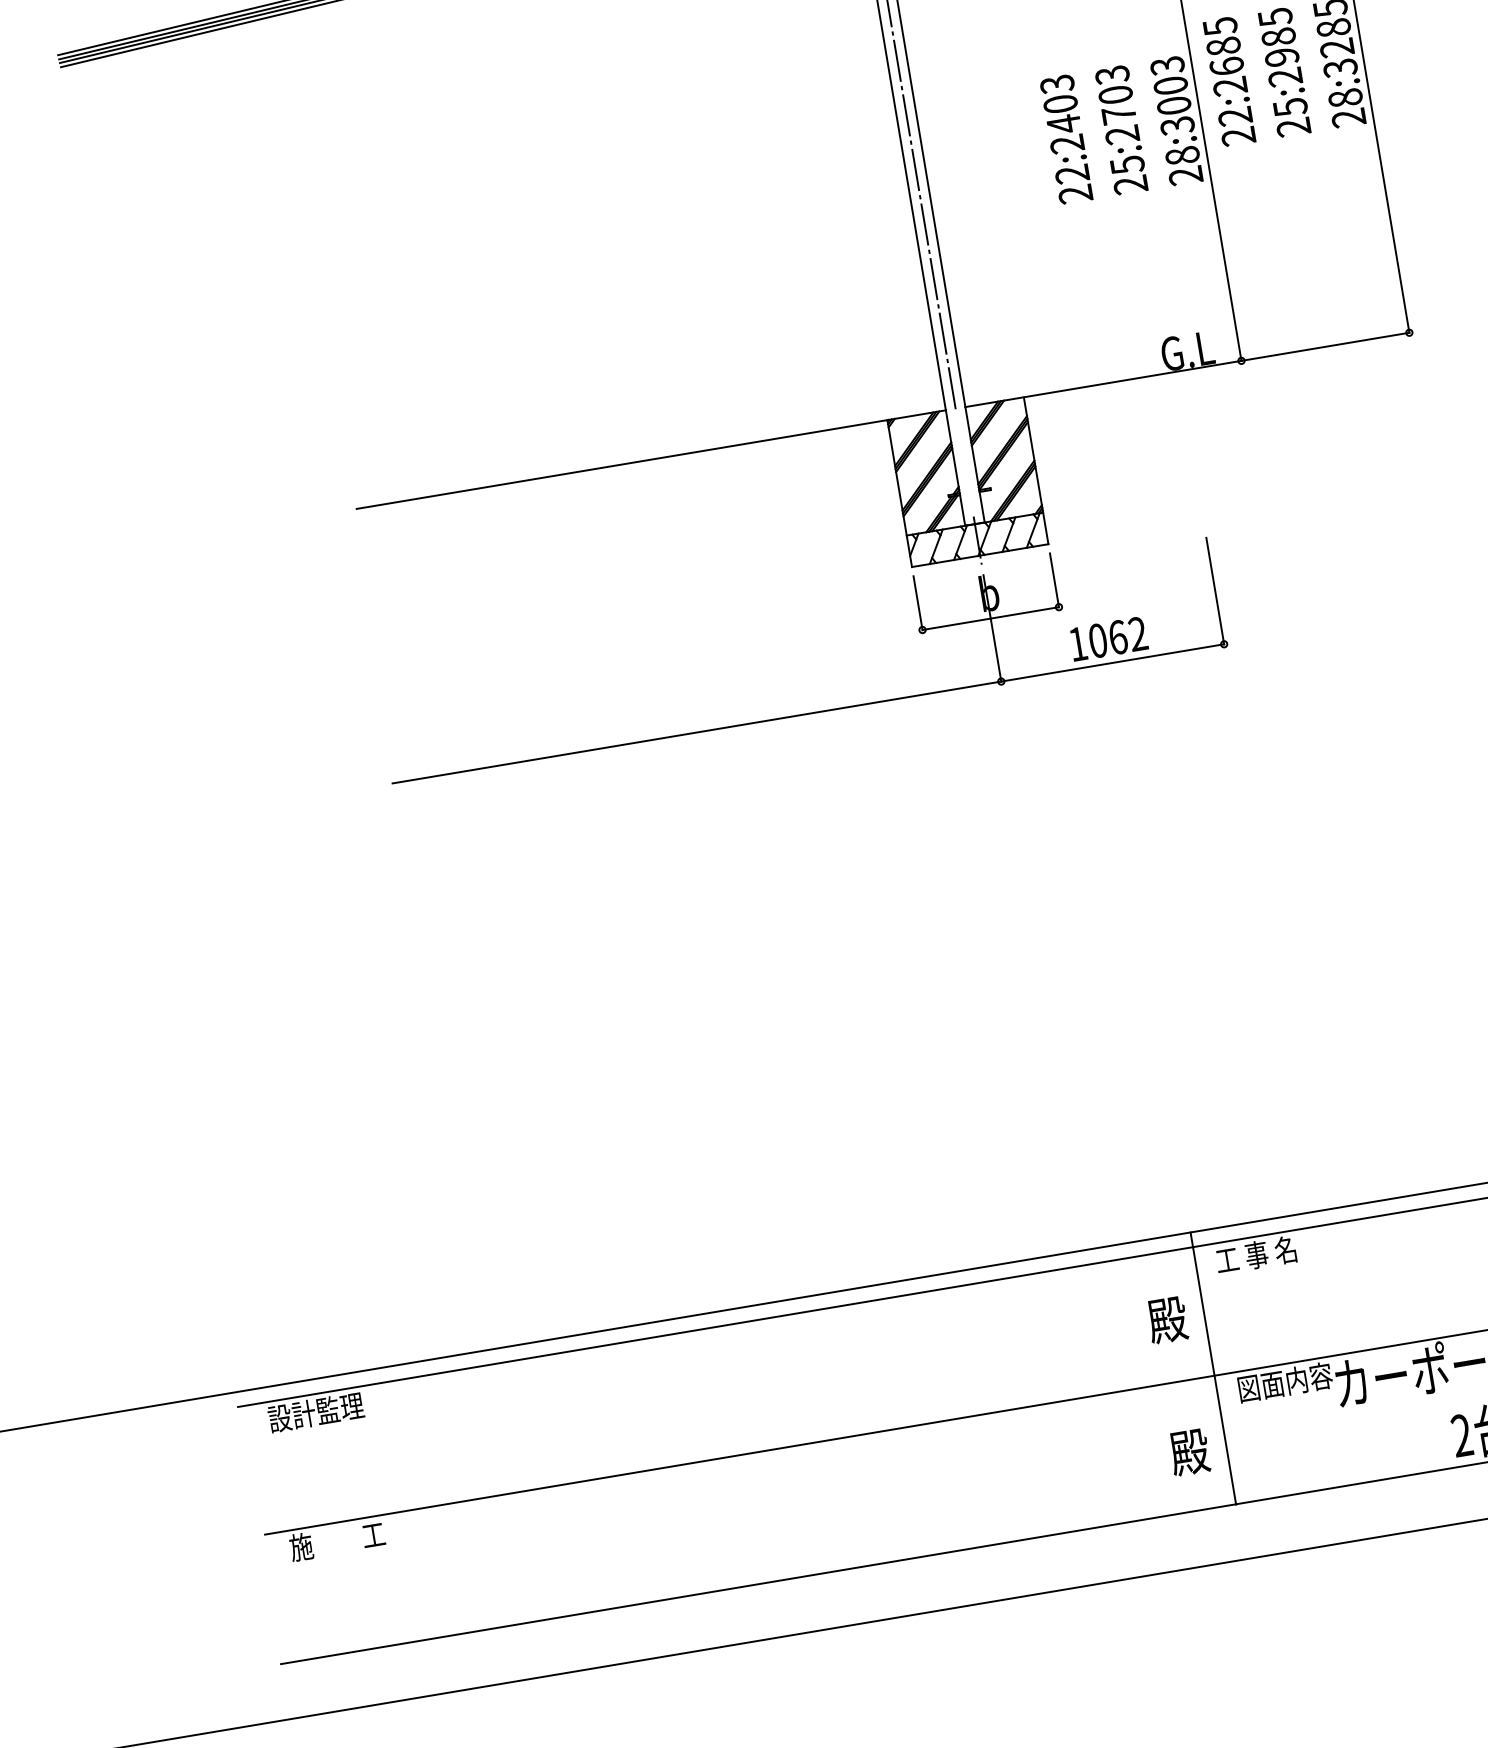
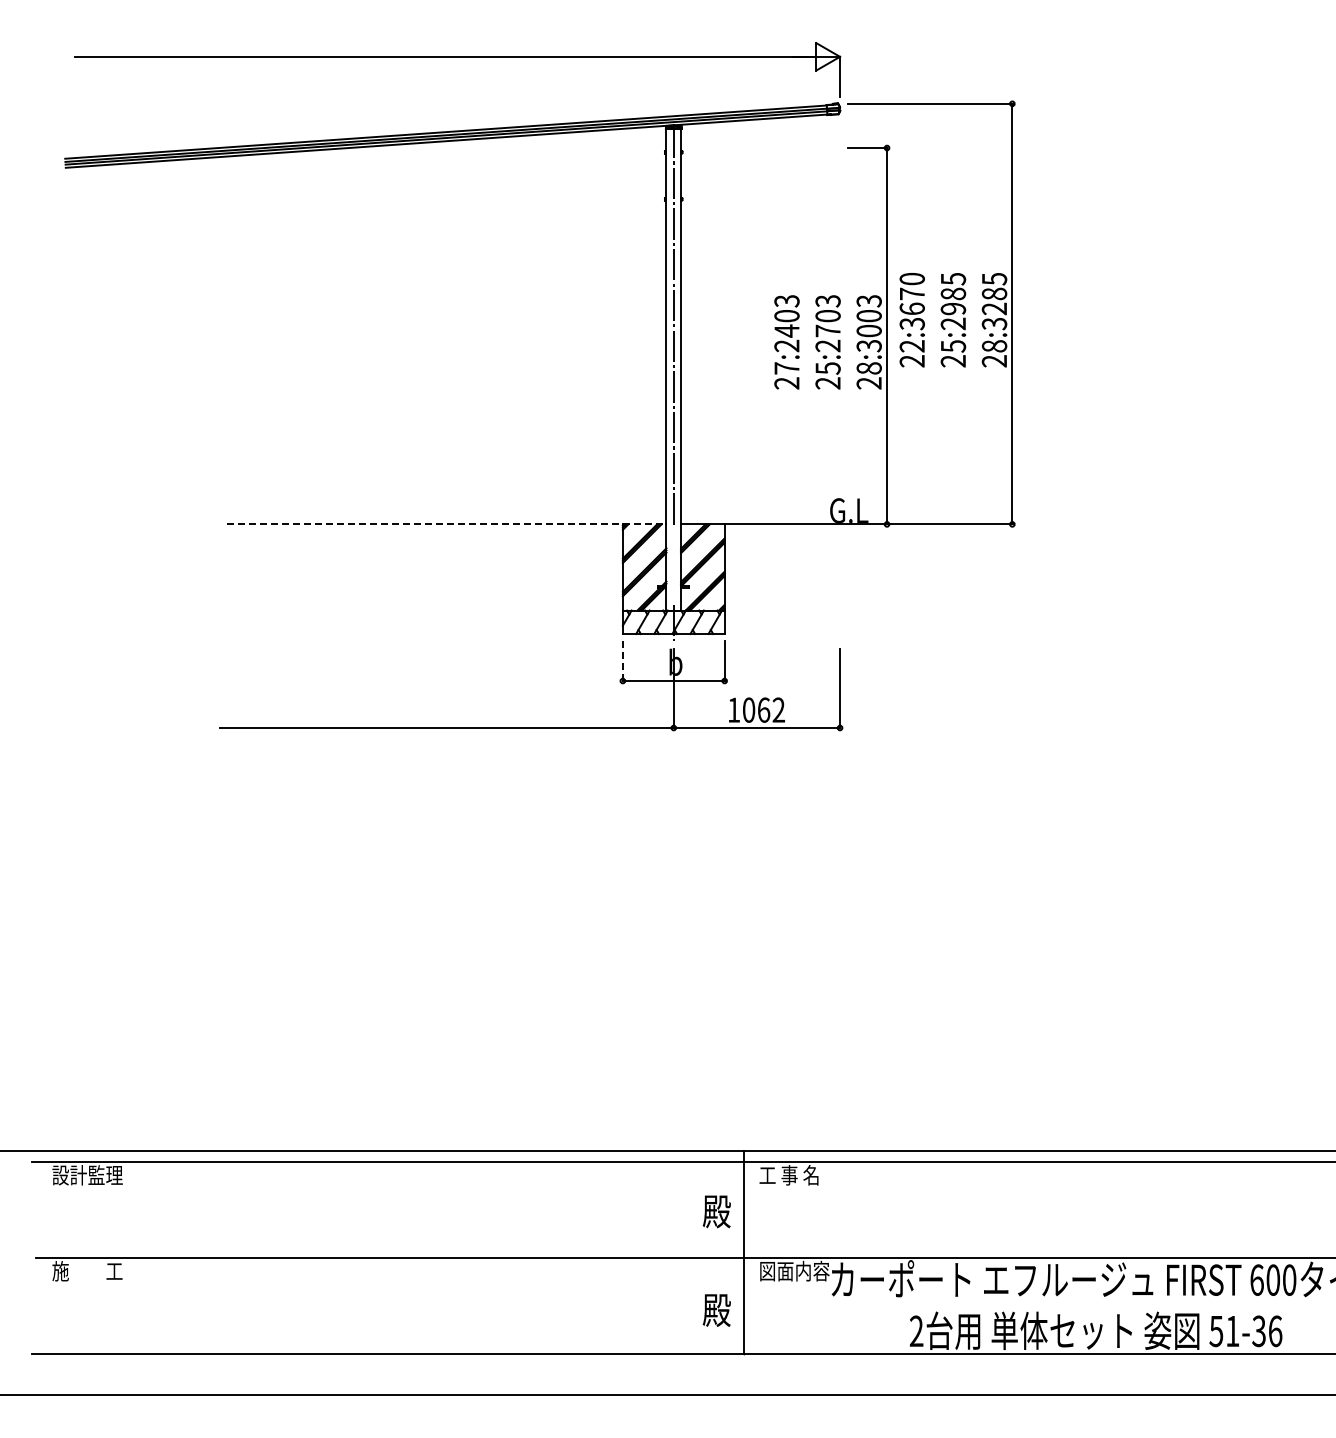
text: (1224, 56) -> (911, 301), 22:2685 -> 22:3670
text: (1071, 174) -> (786, 368), 22:2403 -> 27:2403
line: (651, 459) -> (446, 524), solid -> dashed
line: (917, 603) -> (622, 661), solid -> dashed

